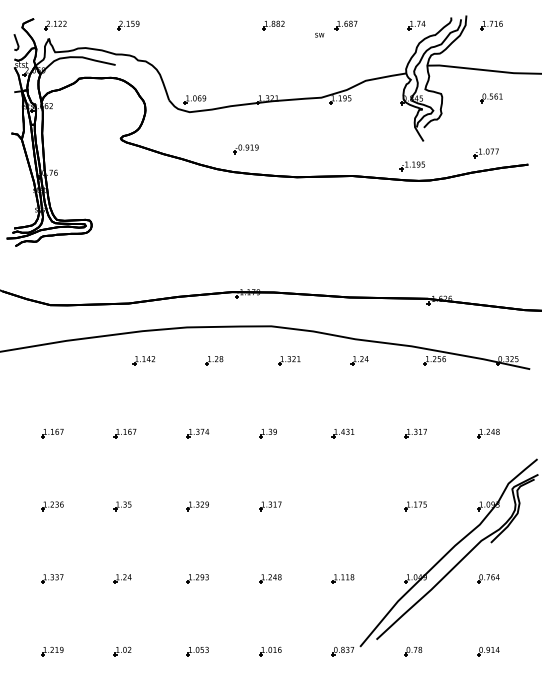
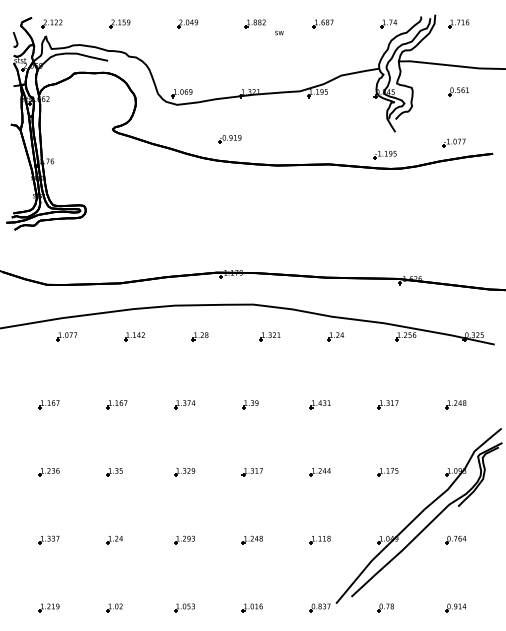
part: (200, 24) -> (187, 23), added
text: (319, 34) -> (279, 32), moved
part: (71, 360) -> (66, 336), added
part: (342, 506) -> (319, 472), added

